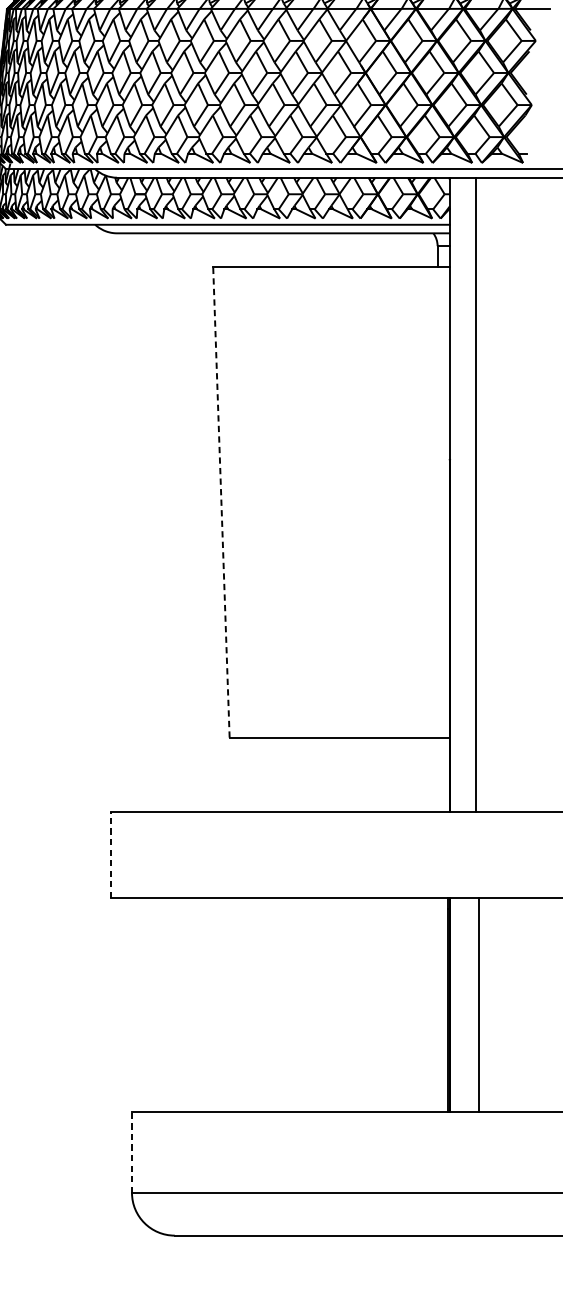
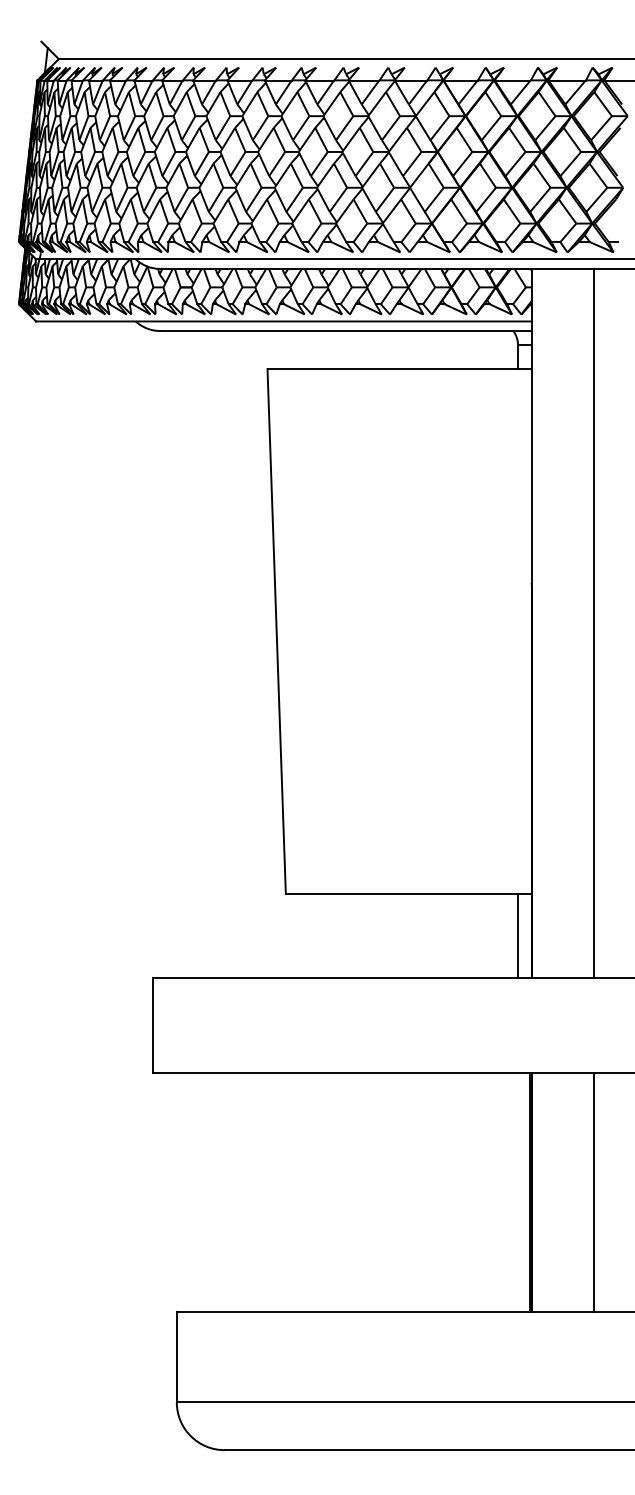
line: (475, 494) -> (593, 622), moved
line: (221, 502) -> (276, 631), dashed -> solid
line: (438, 774) -> (518, 935), added
line: (110, 855) -> (152, 1025), dashed -> solid
line: (478, 1004) -> (593, 1192), moved
line: (131, 1151) -> (176, 1356), dashed -> solid

